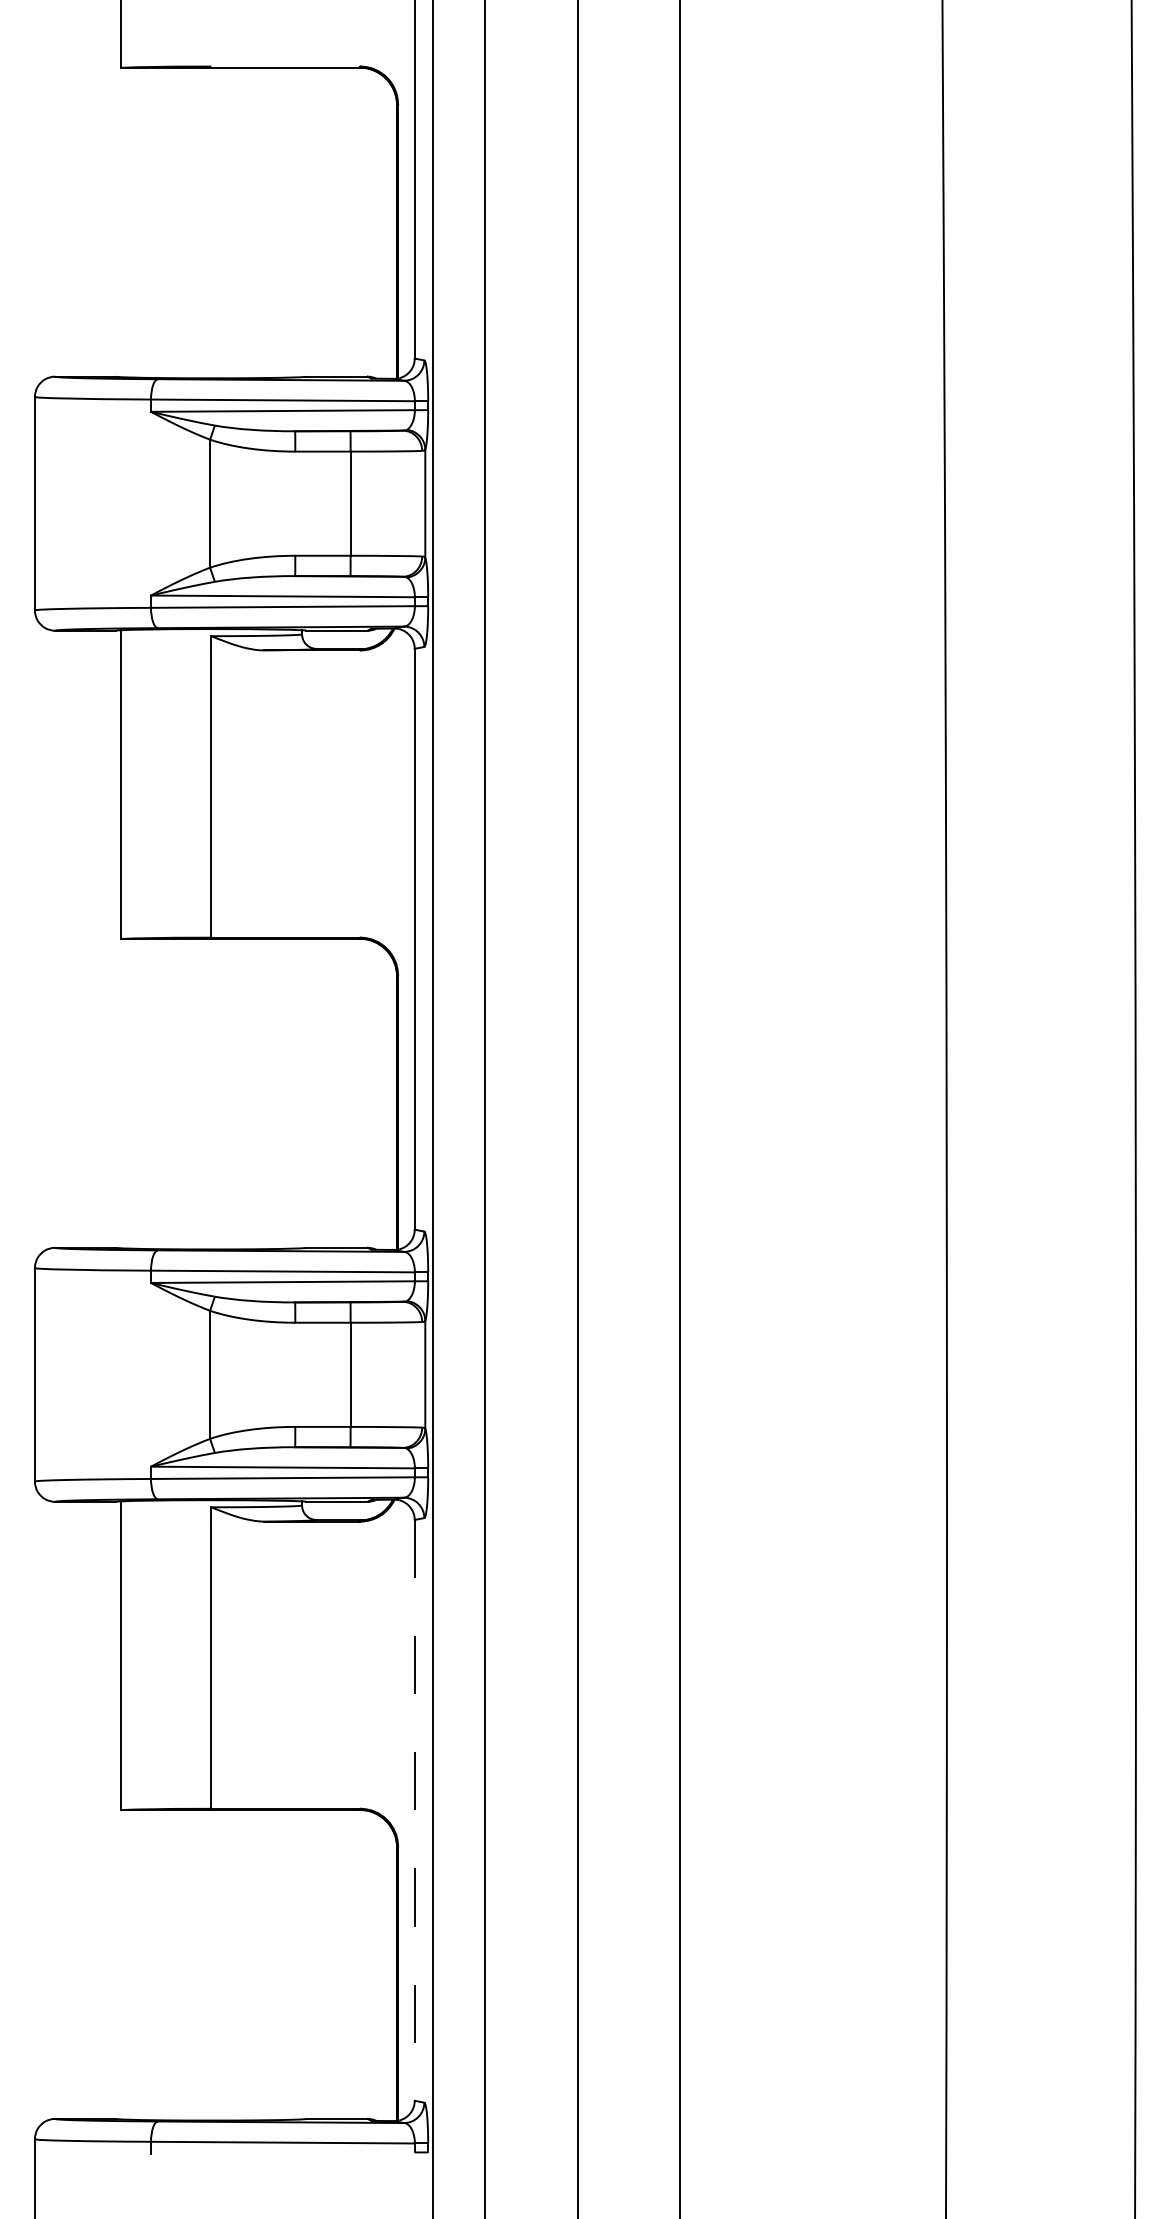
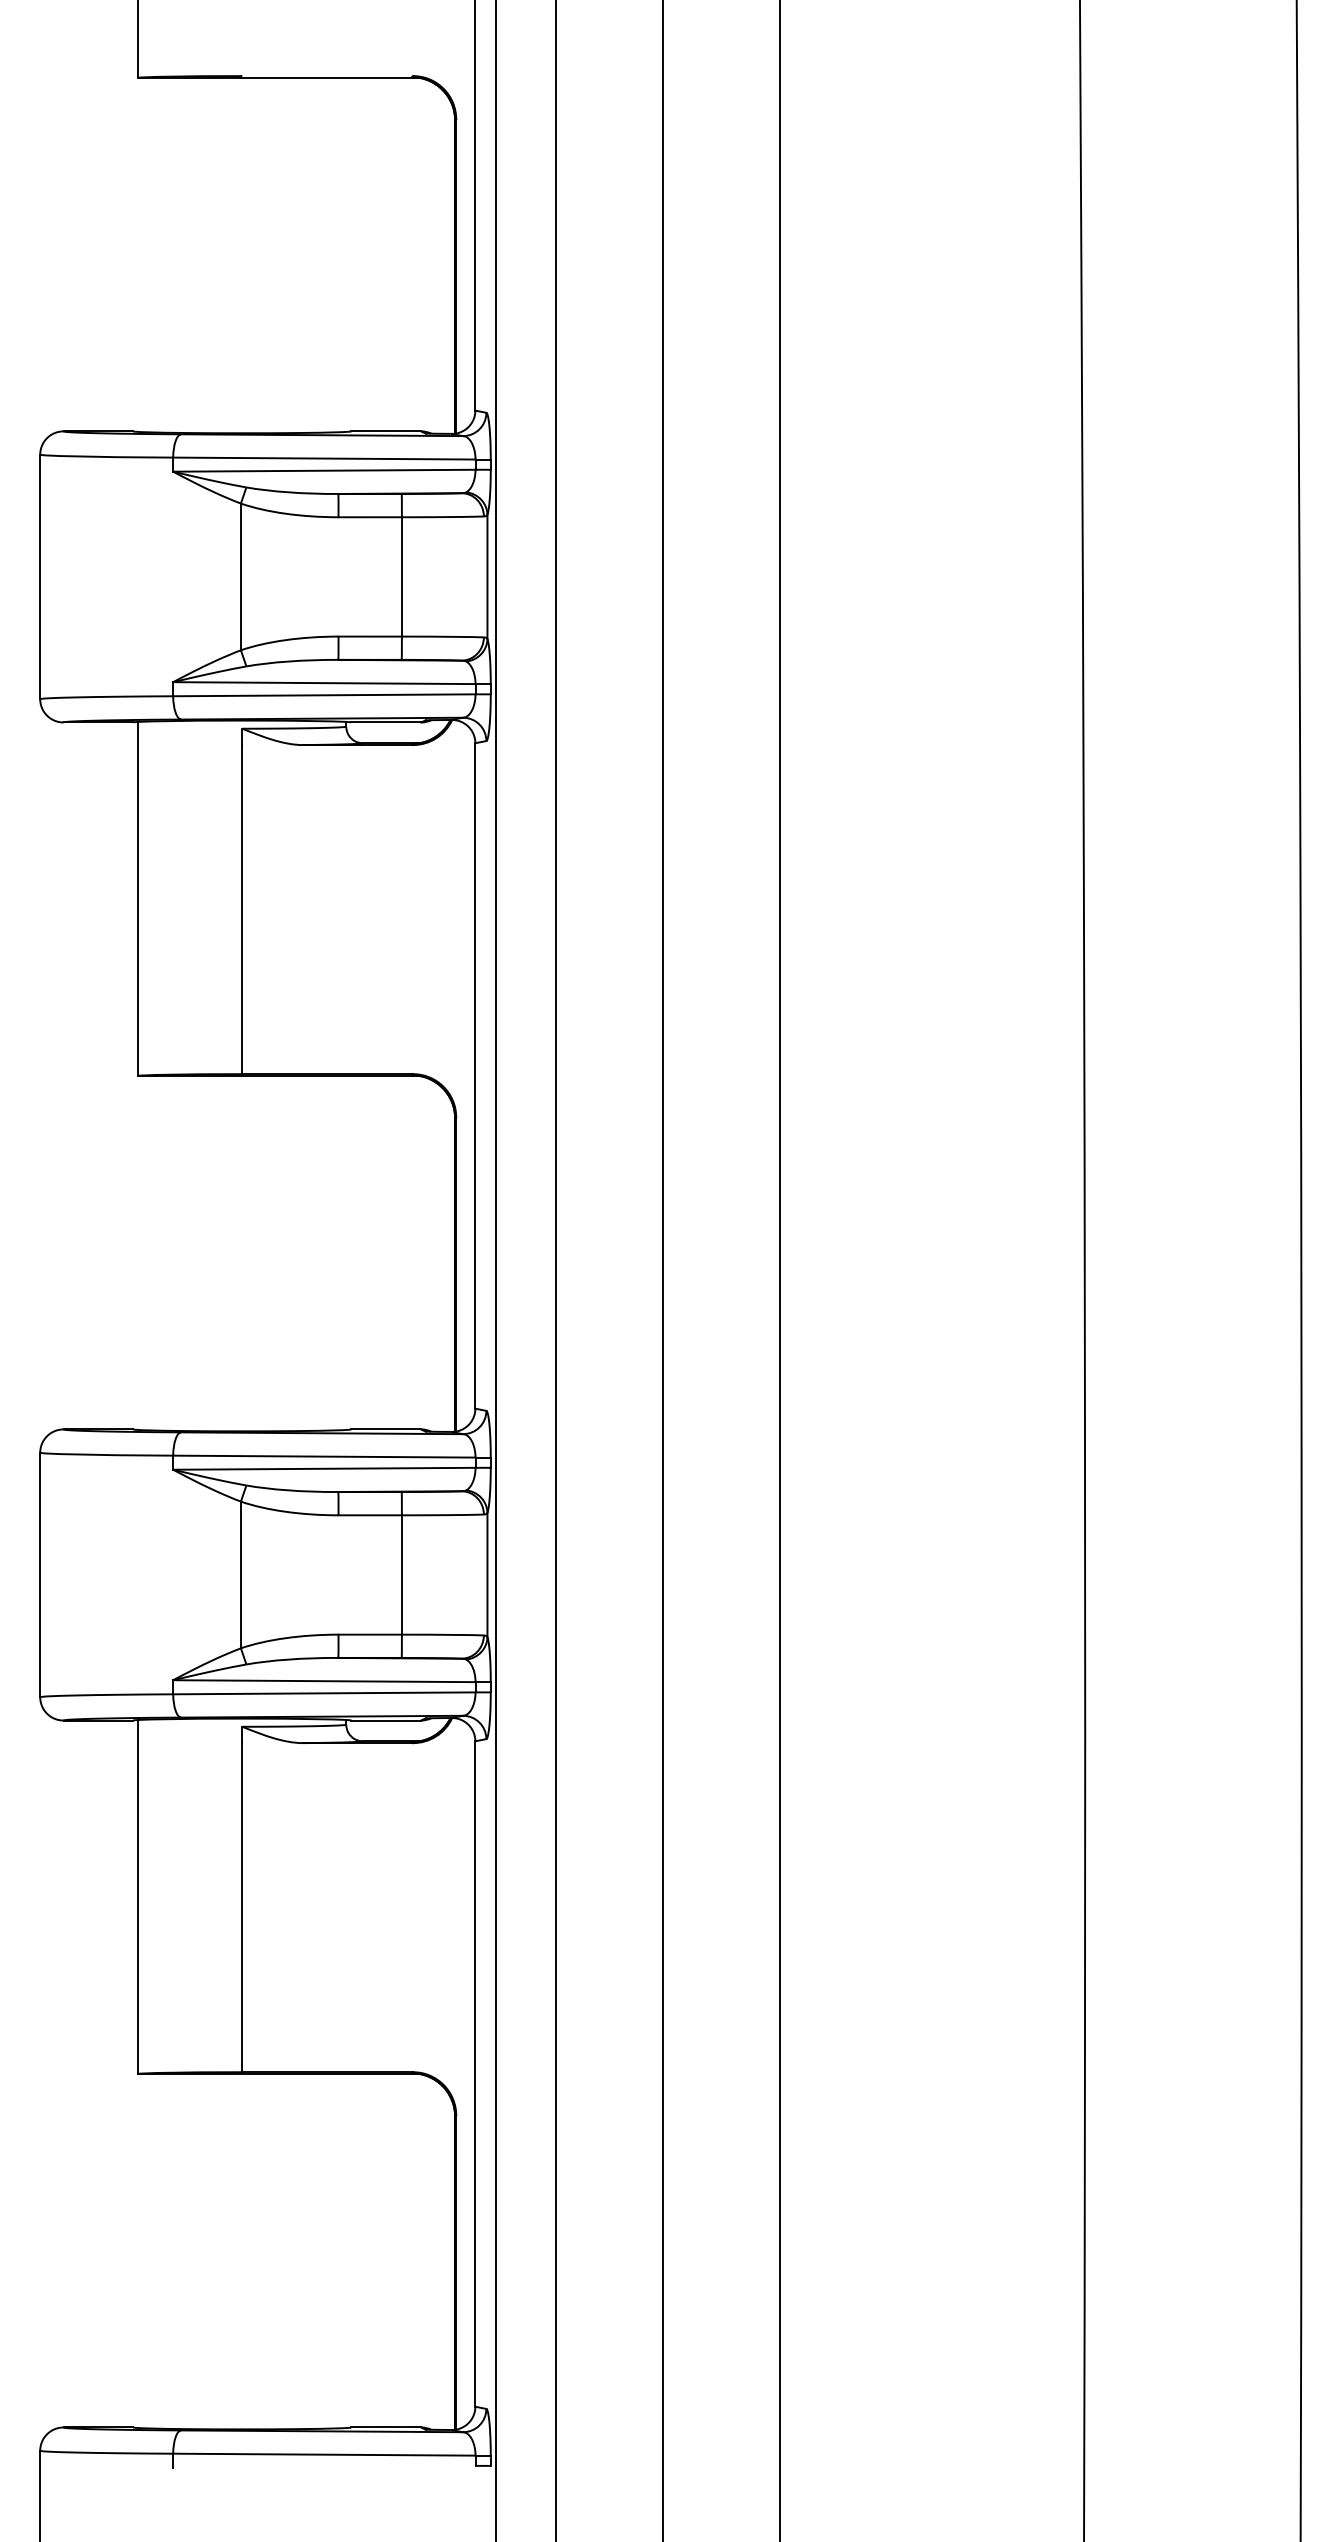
line: (414, 1810) -> (475, 2074), dashed -> solid

